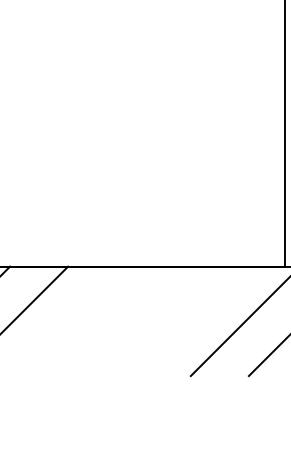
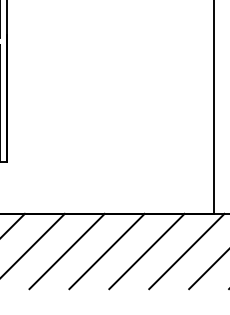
line: (70, 321) -> (66, 251), added
line: (128, 321) -> (106, 251), added
line: (186, 321) -> (146, 251), added

